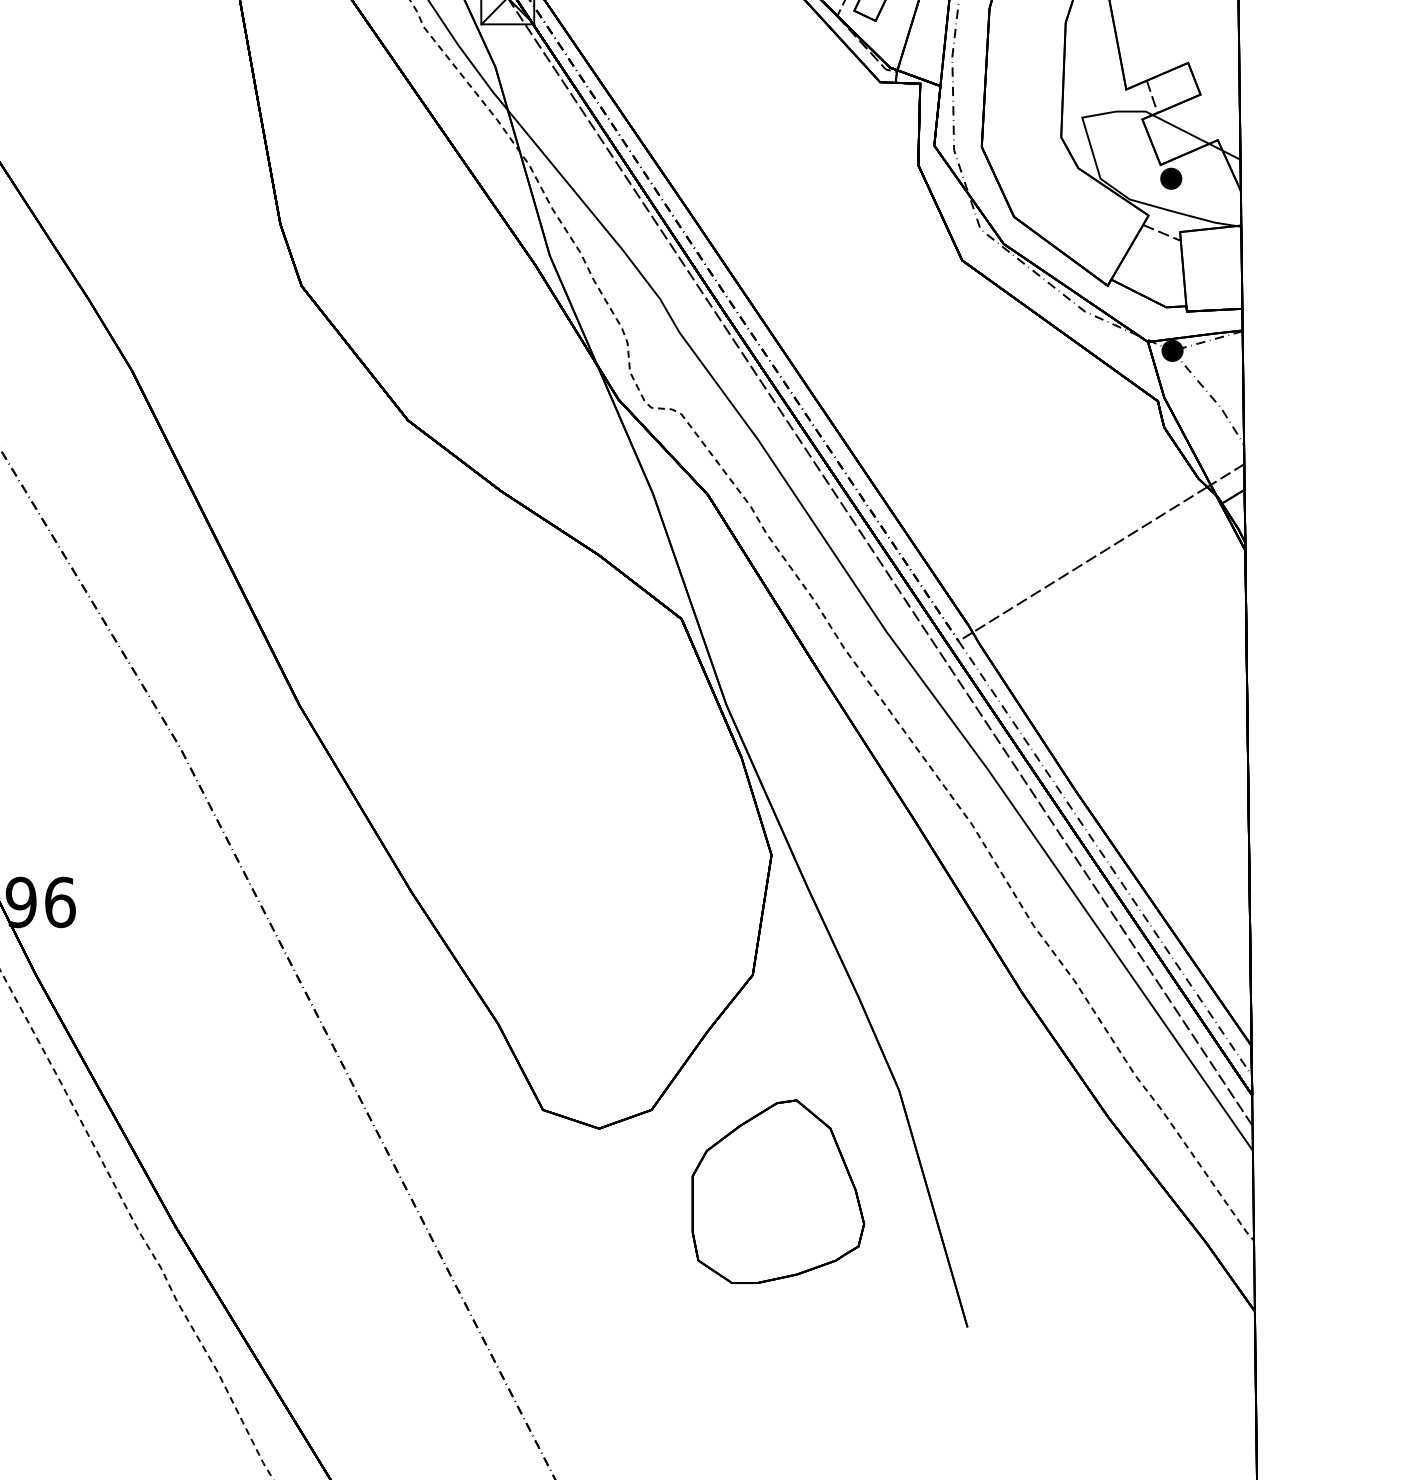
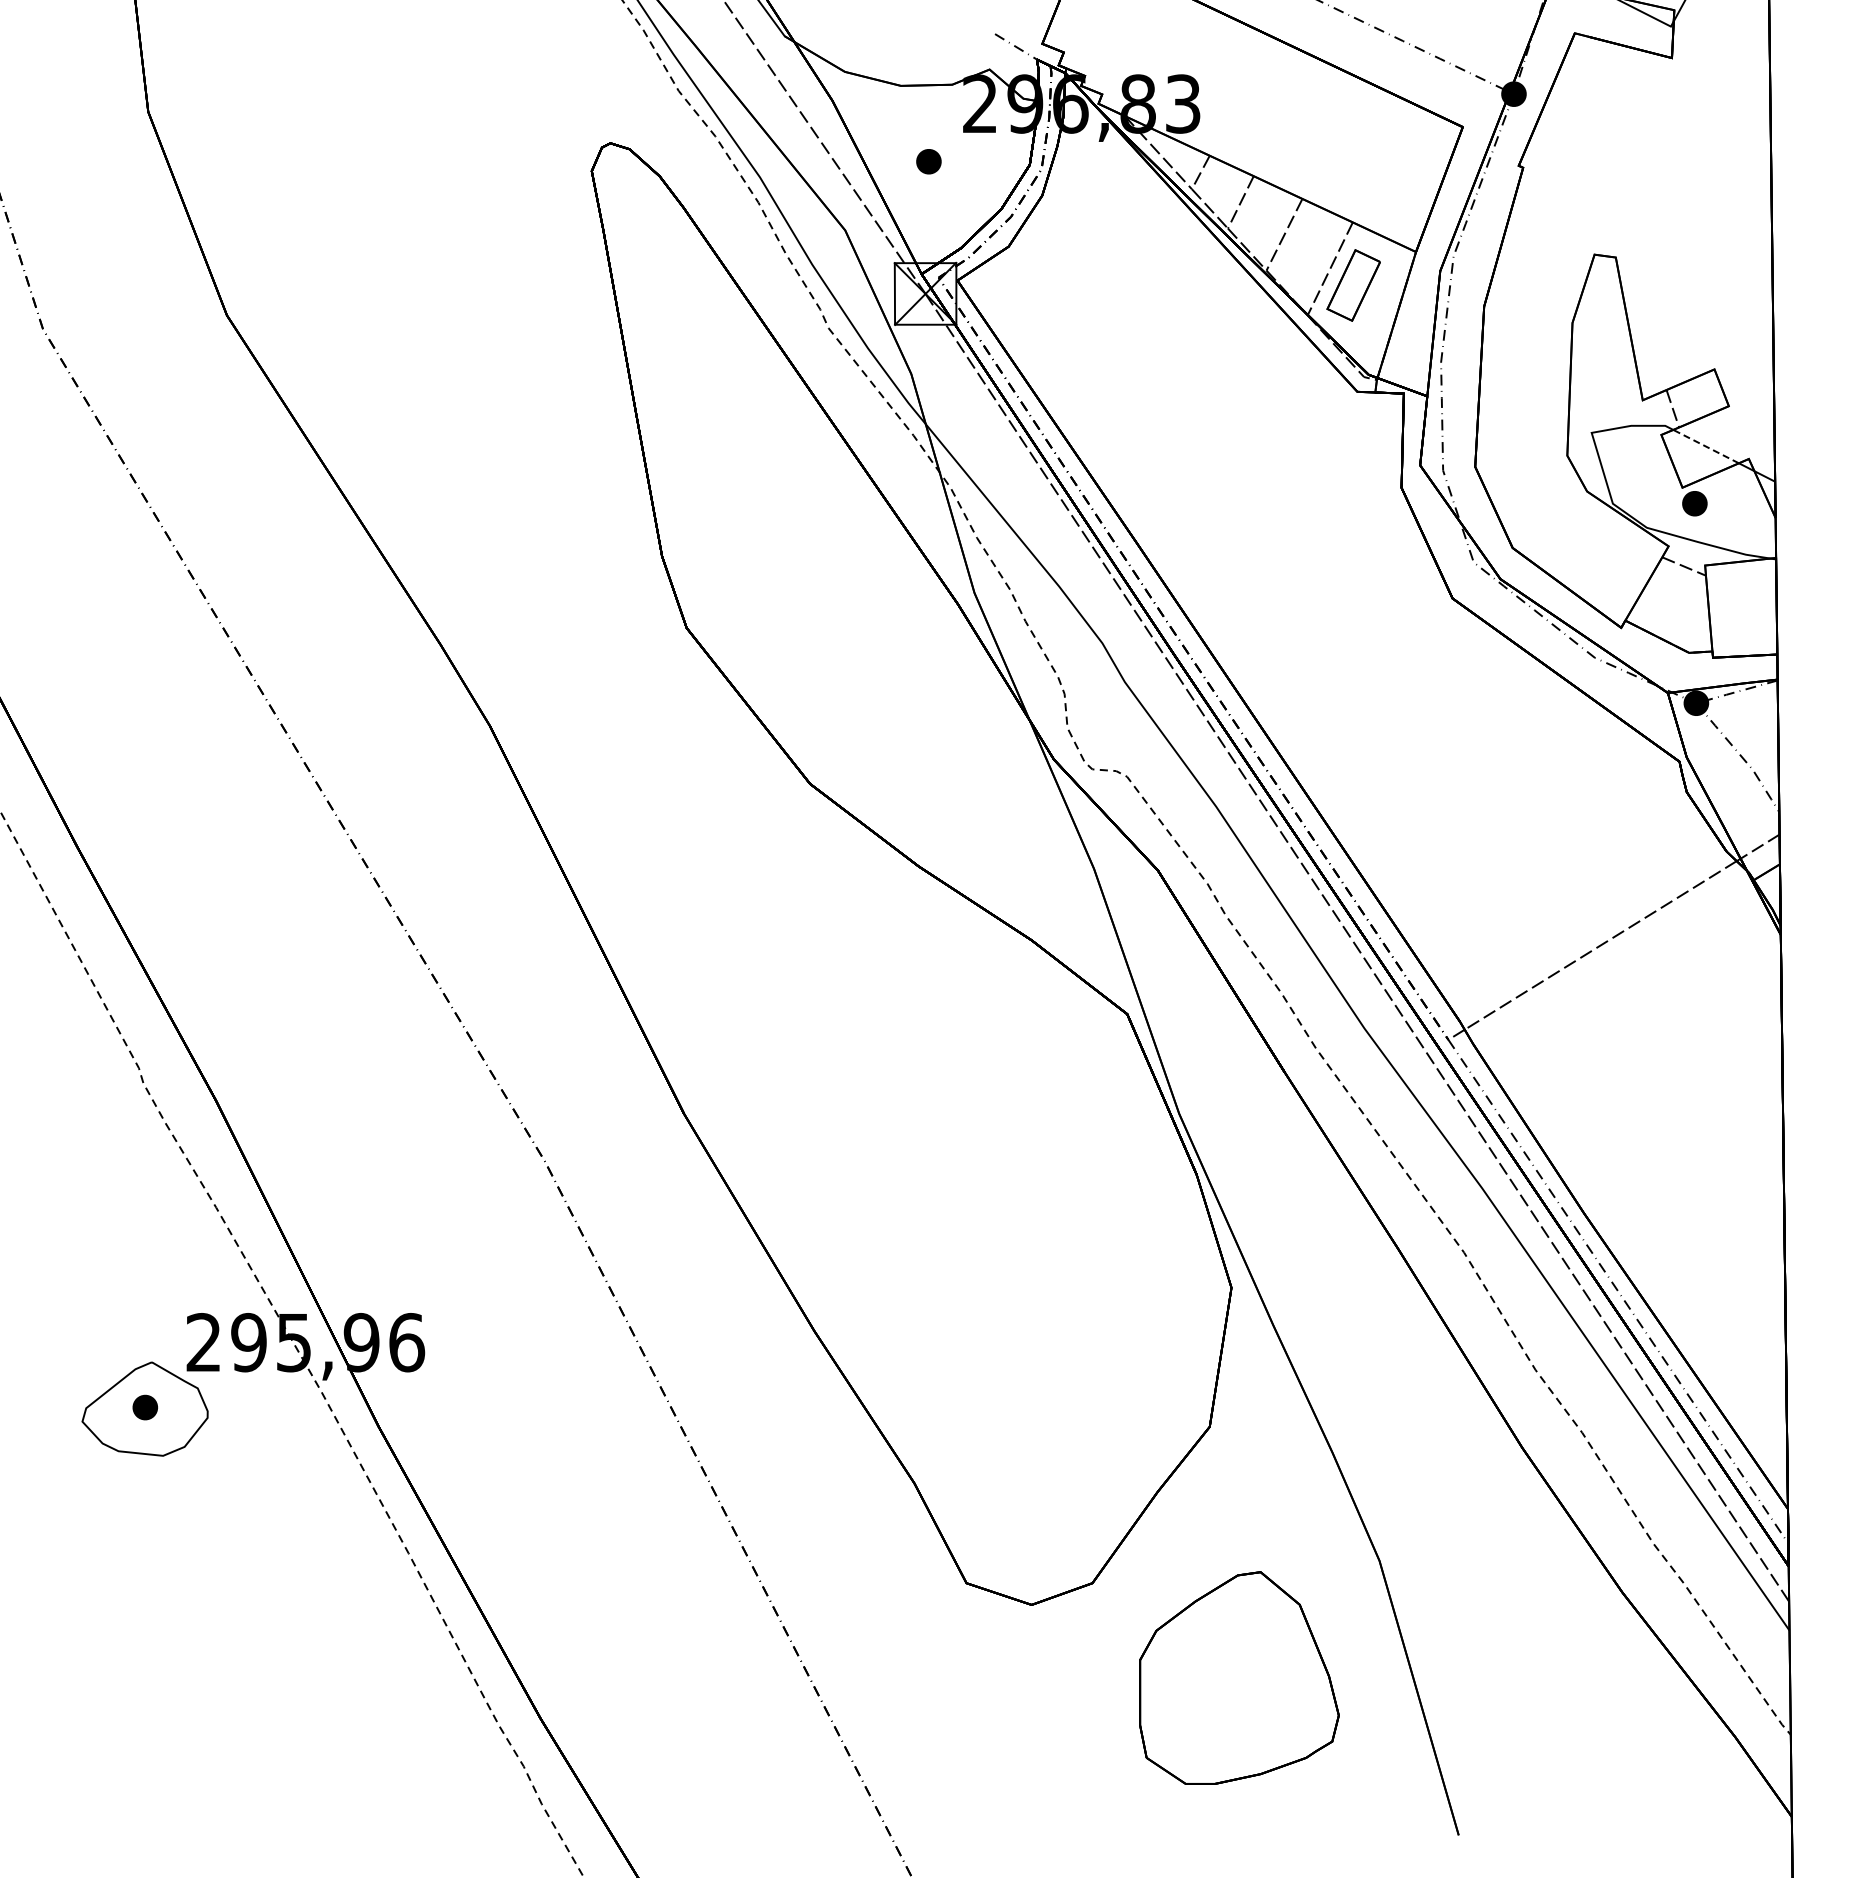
line: (1181, 129) -> (1706, 446), solid -> dashed

